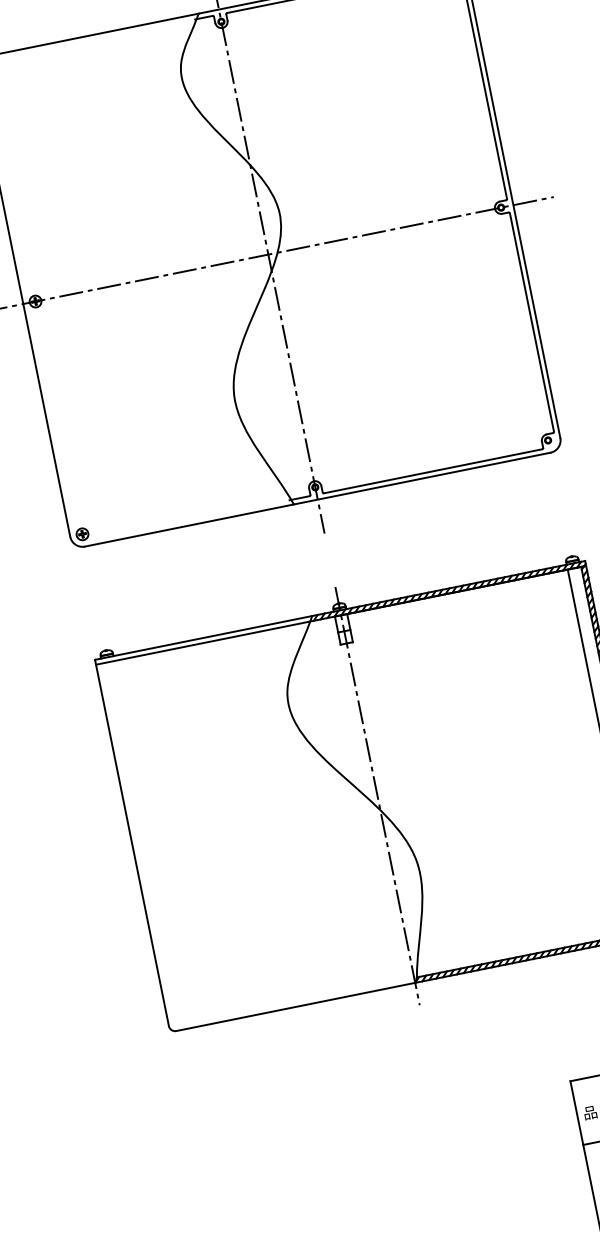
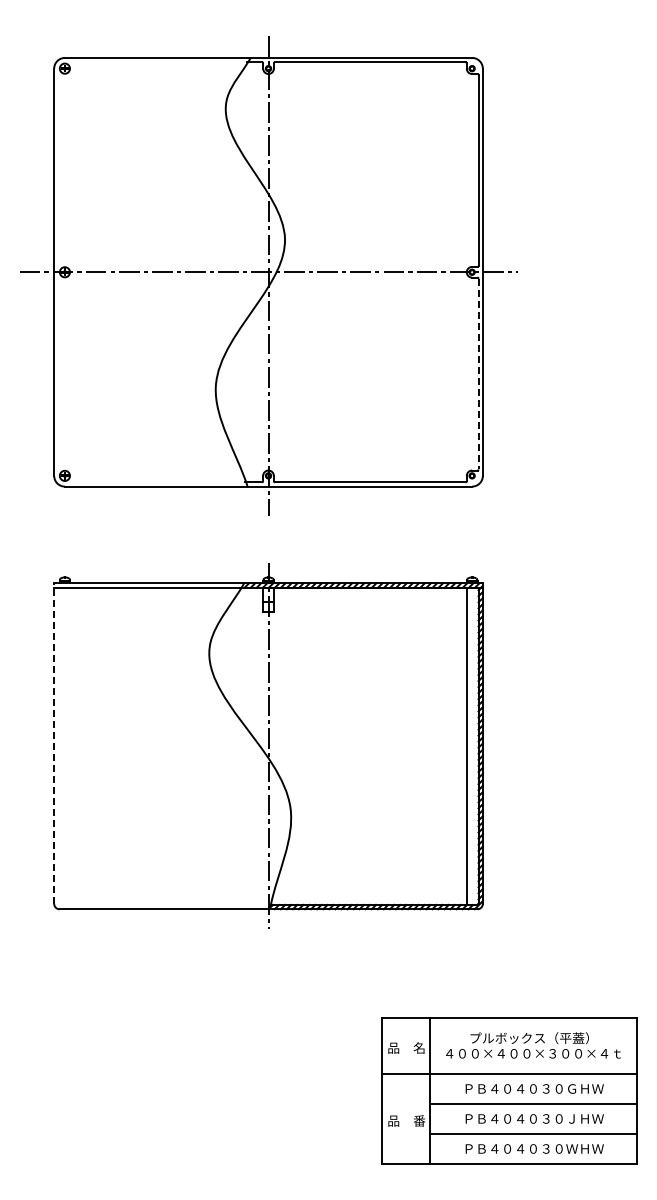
line: (531, 323) -> (478, 374), solid -> dashed
line: (132, 842) -> (54, 743), solid -> dashed

